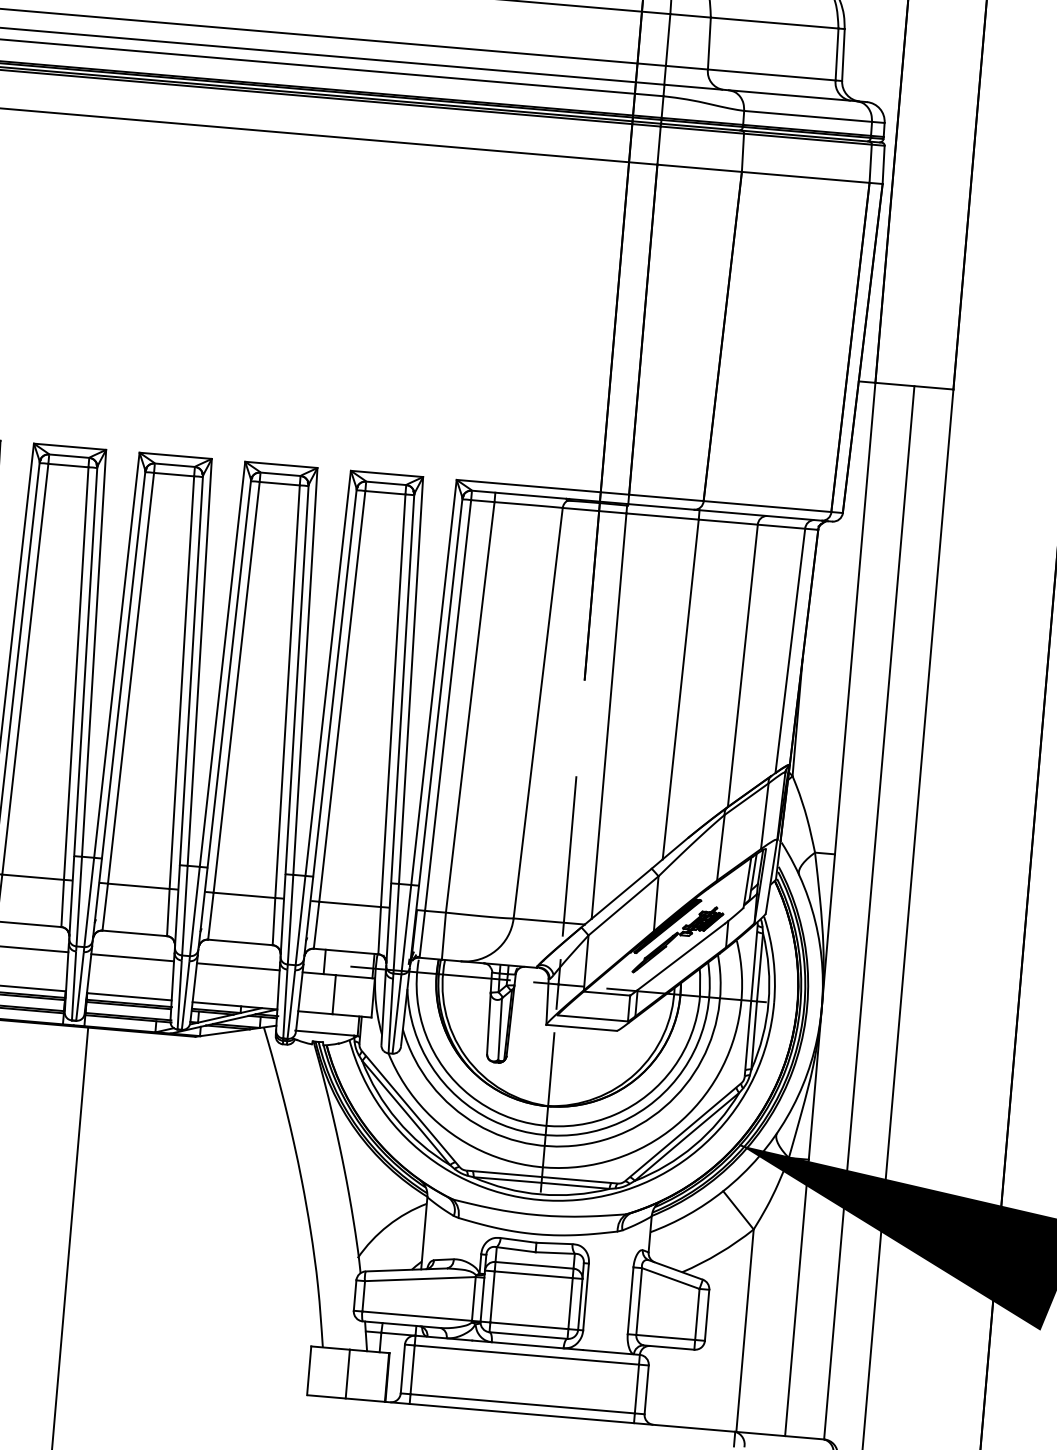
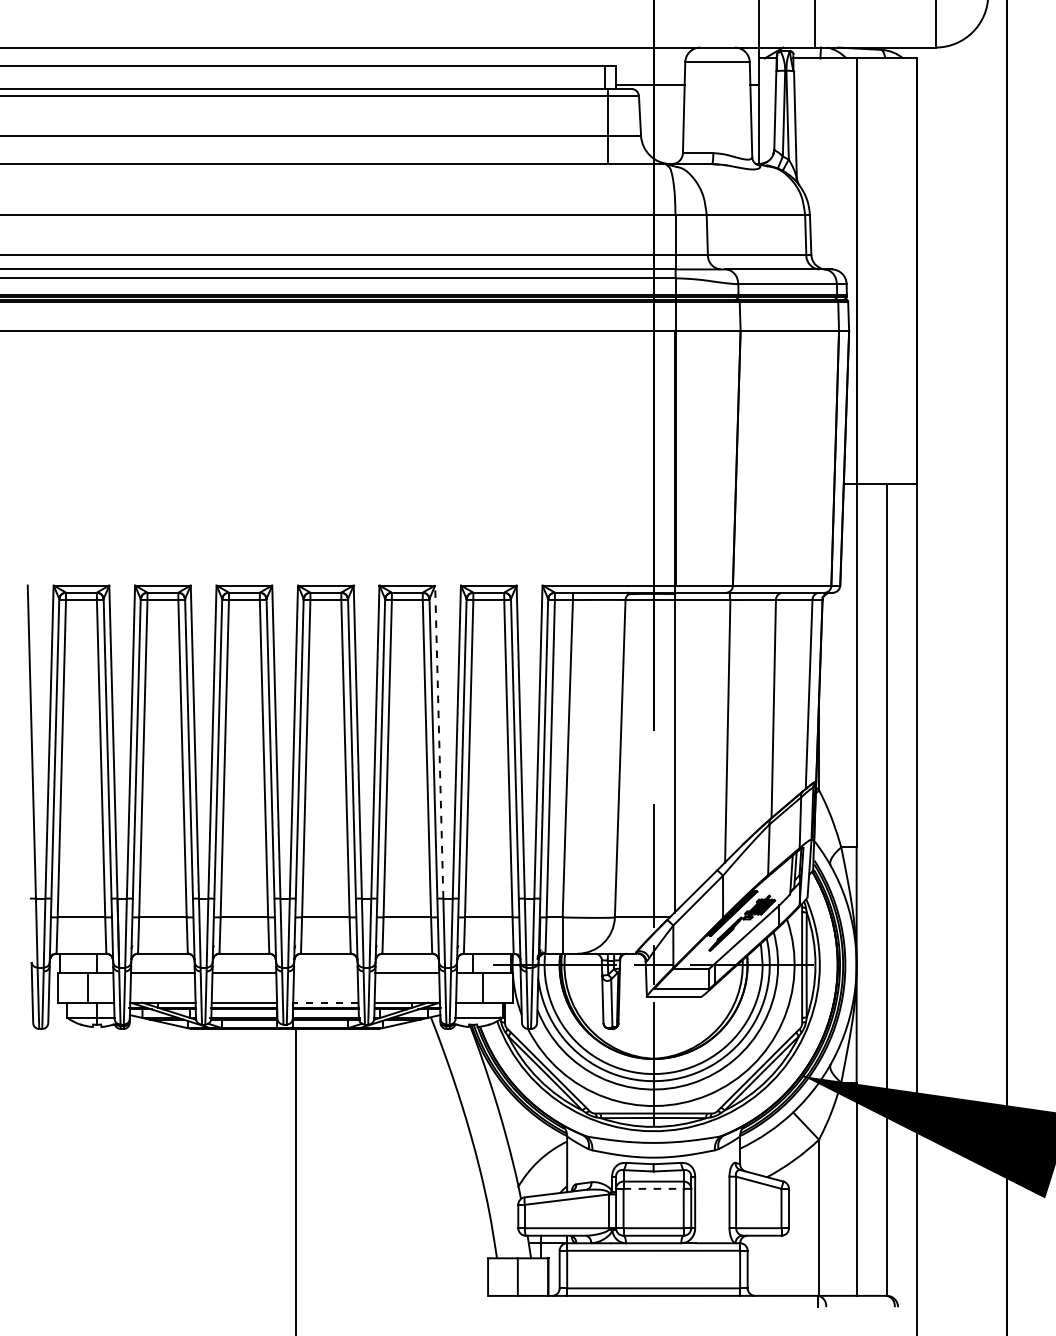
line: (305, 672) -> (439, 742), solid -> dashed
line: (132, 957) -> (325, 972), removed
line: (128, 996) -> (325, 1002), solid -> dashed
line: (534, 1274) -> (654, 1188), solid -> dashed

